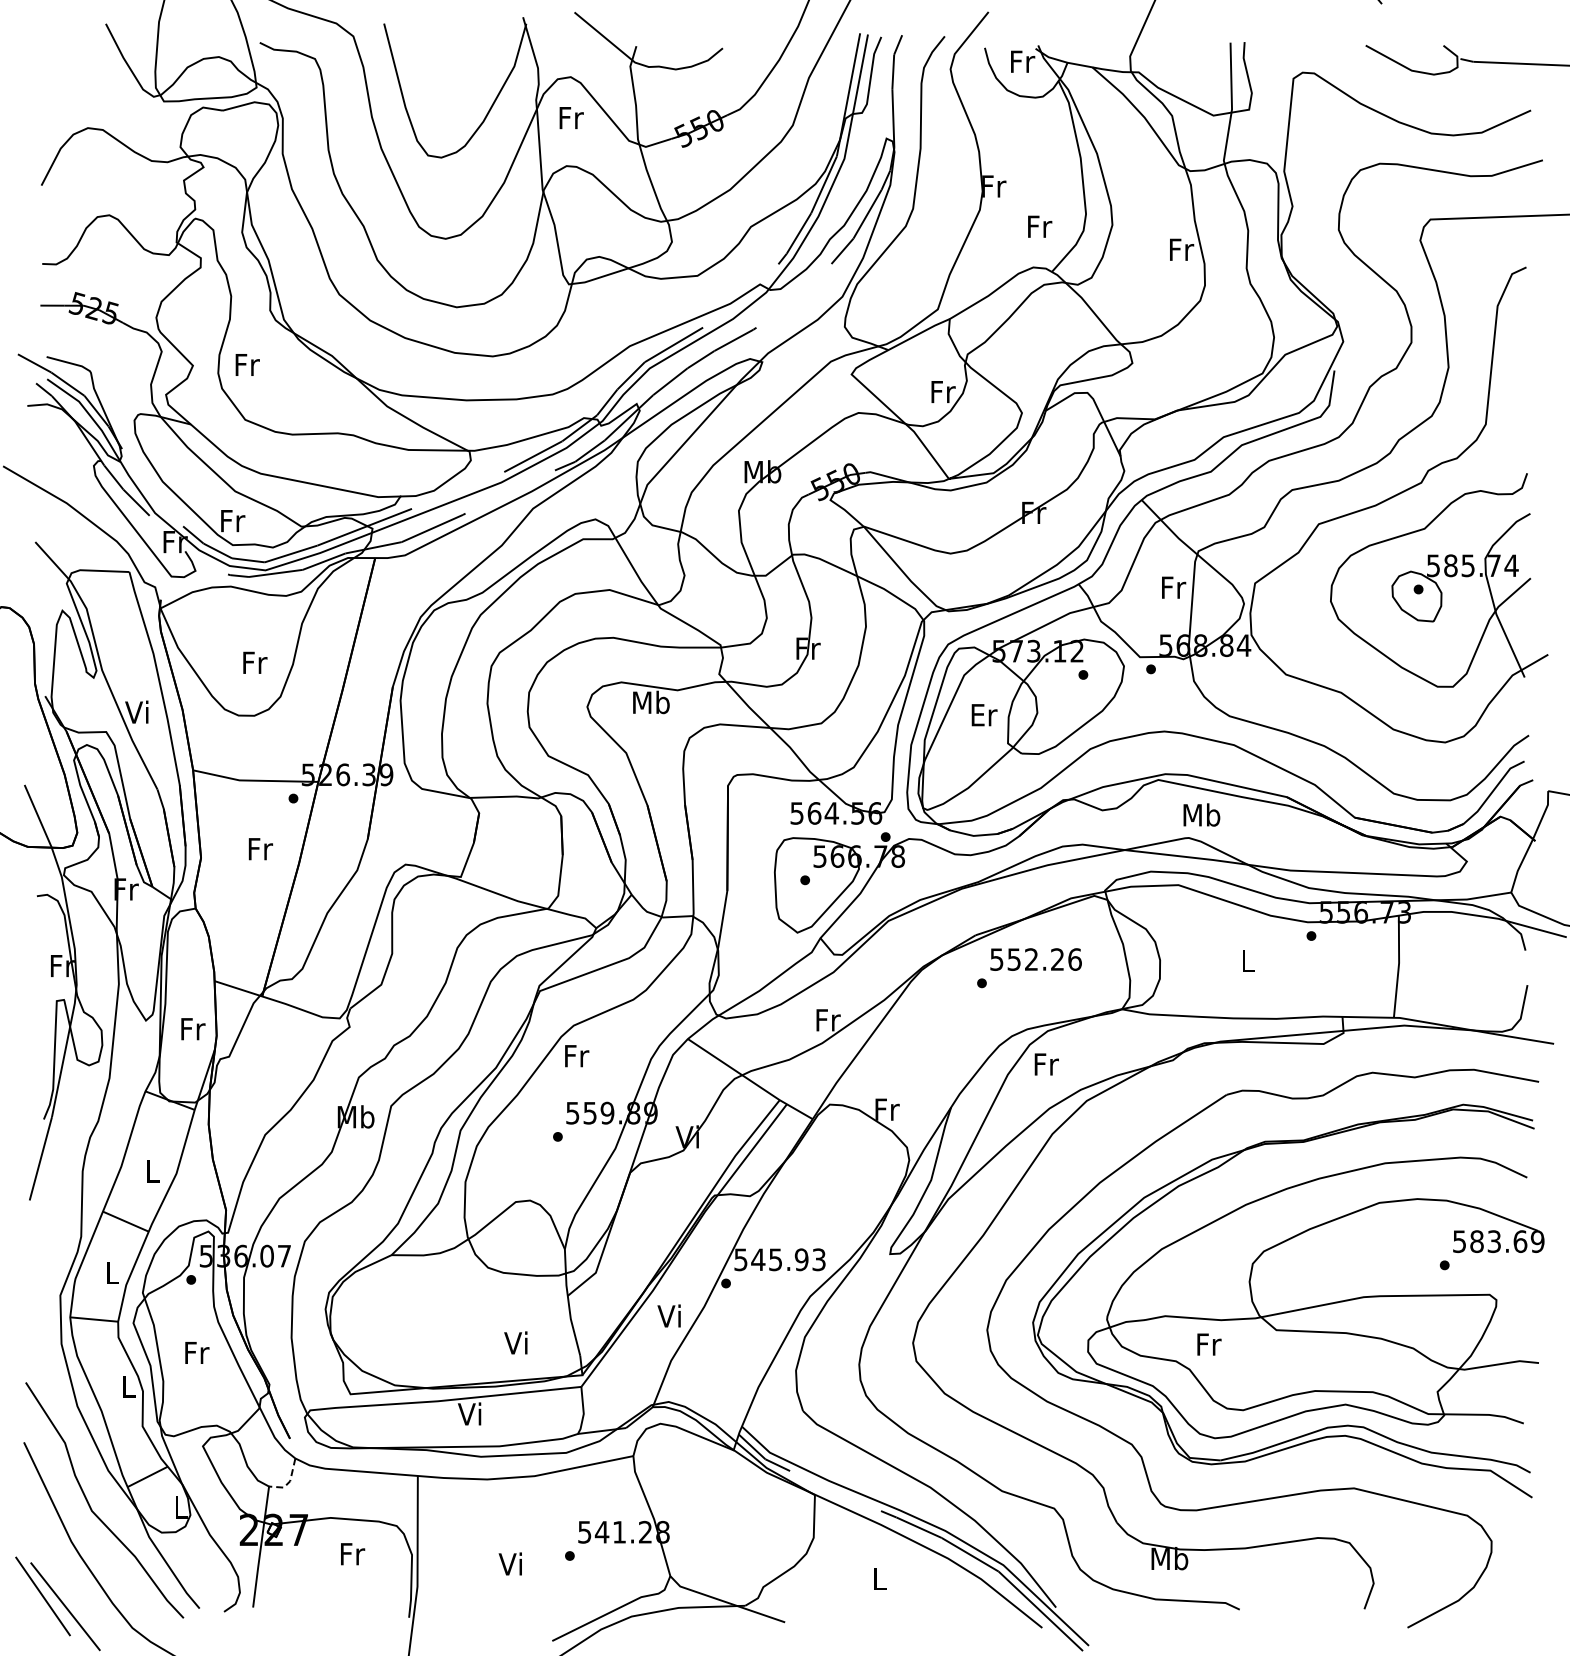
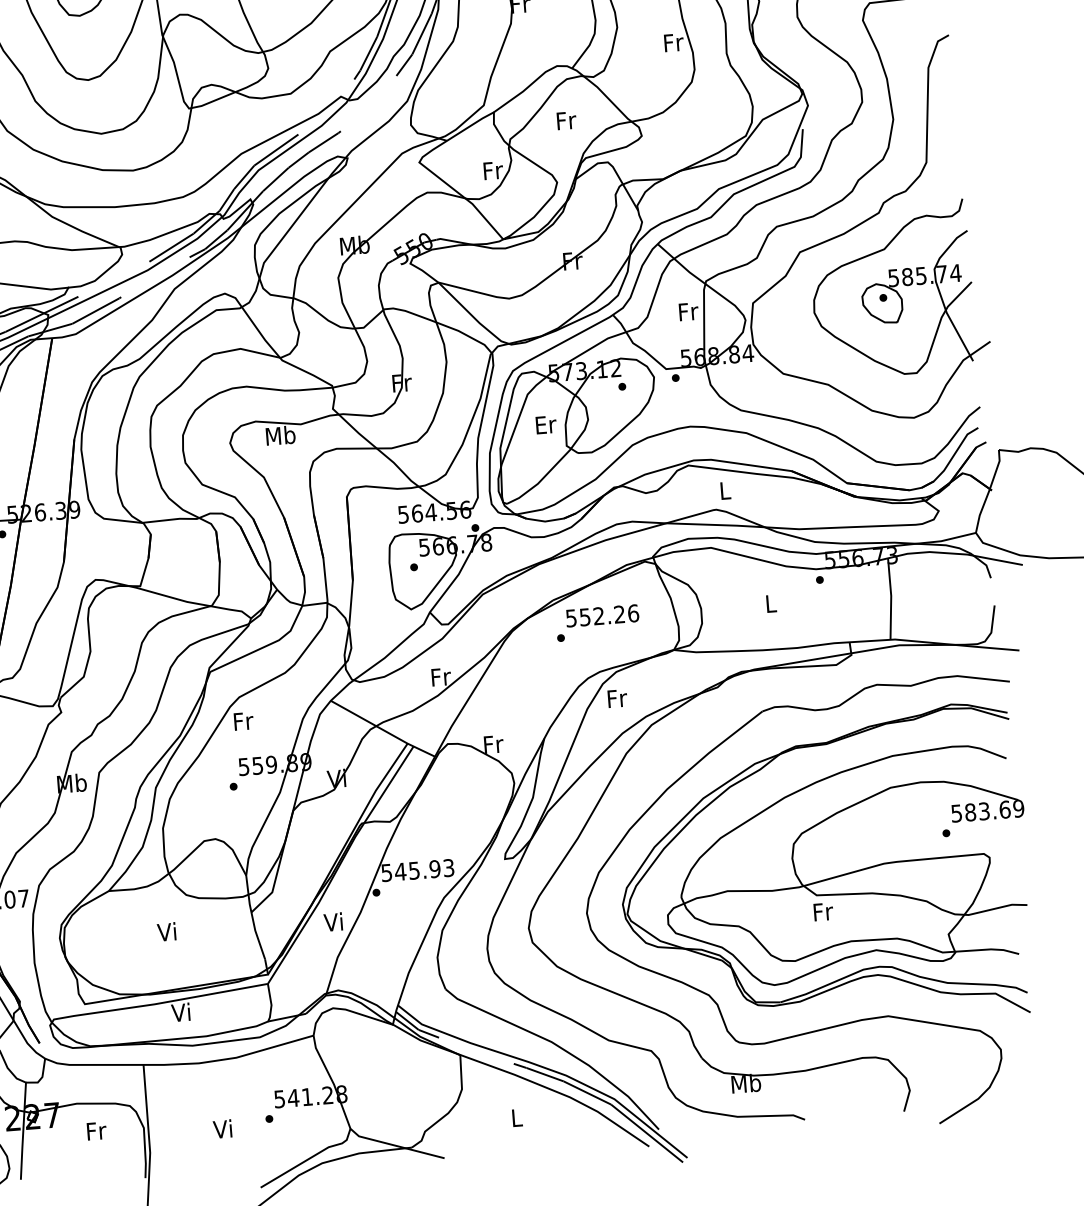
text: (1040, 226) -> (567, 120), moved
text: (1201, 814) -> (724, 490), Mb -> L
text: (515, 1342) -> (166, 931), moved
text: (1209, 1344) -> (823, 911), moved
line: (289, 1481) -> (41, 1077), dashed -> solid

